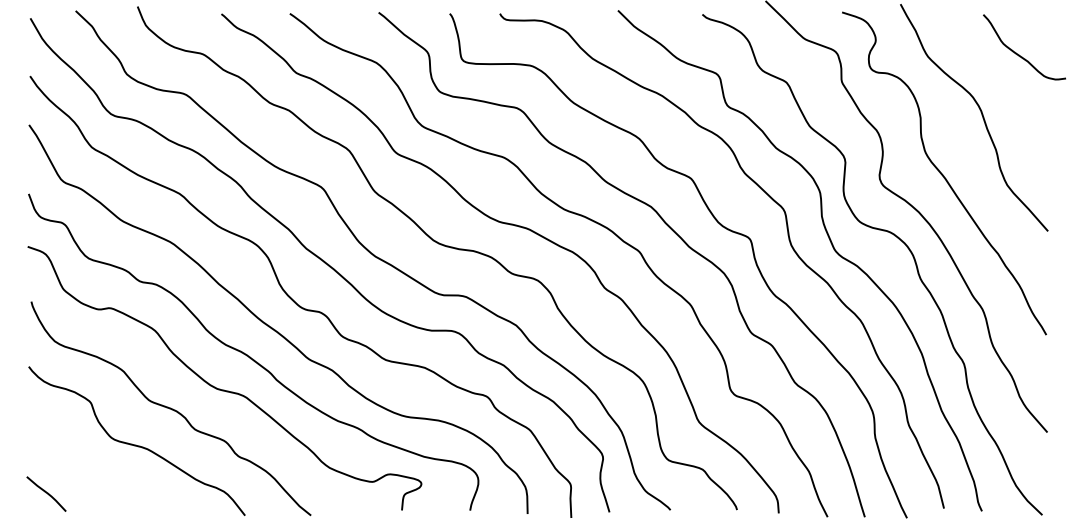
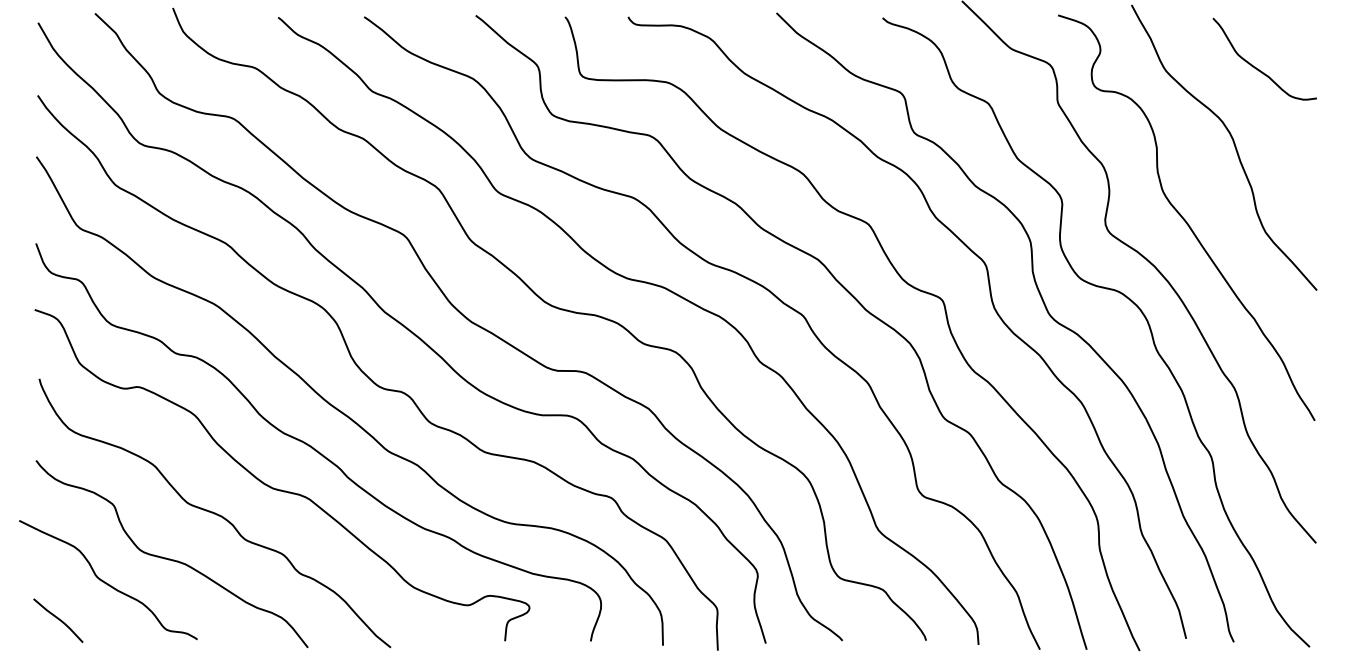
curve: (1019, 54) -> (1258, 68), moved
curve: (85, 463) -> (107, 582), added

